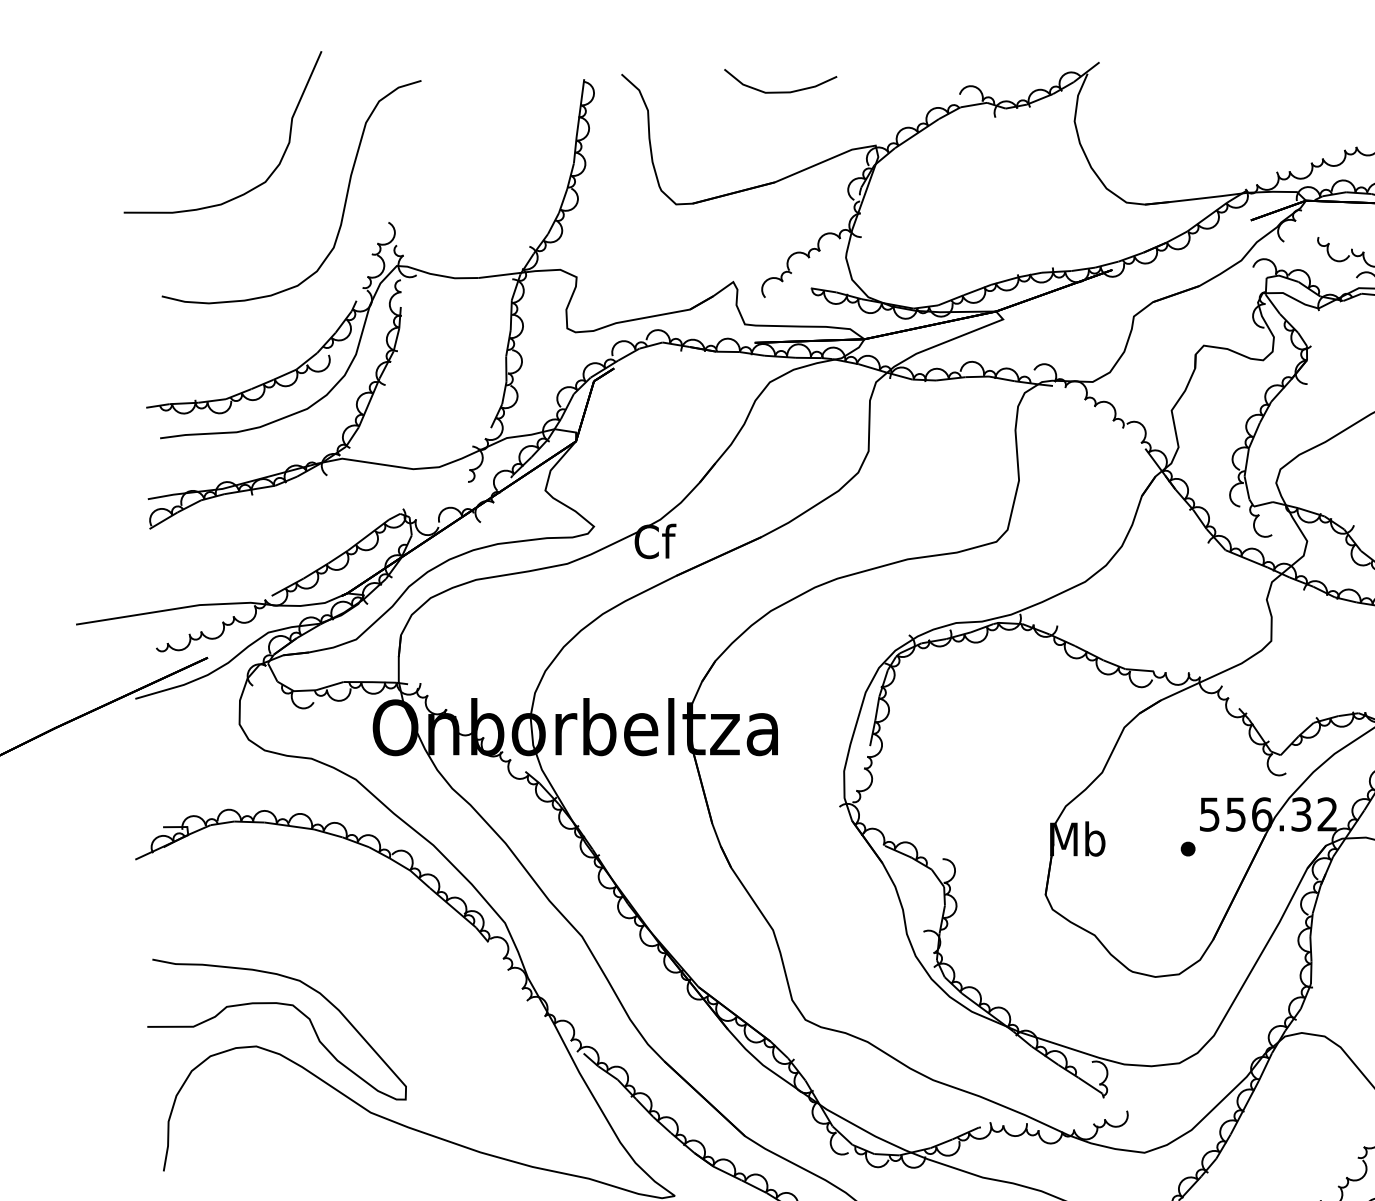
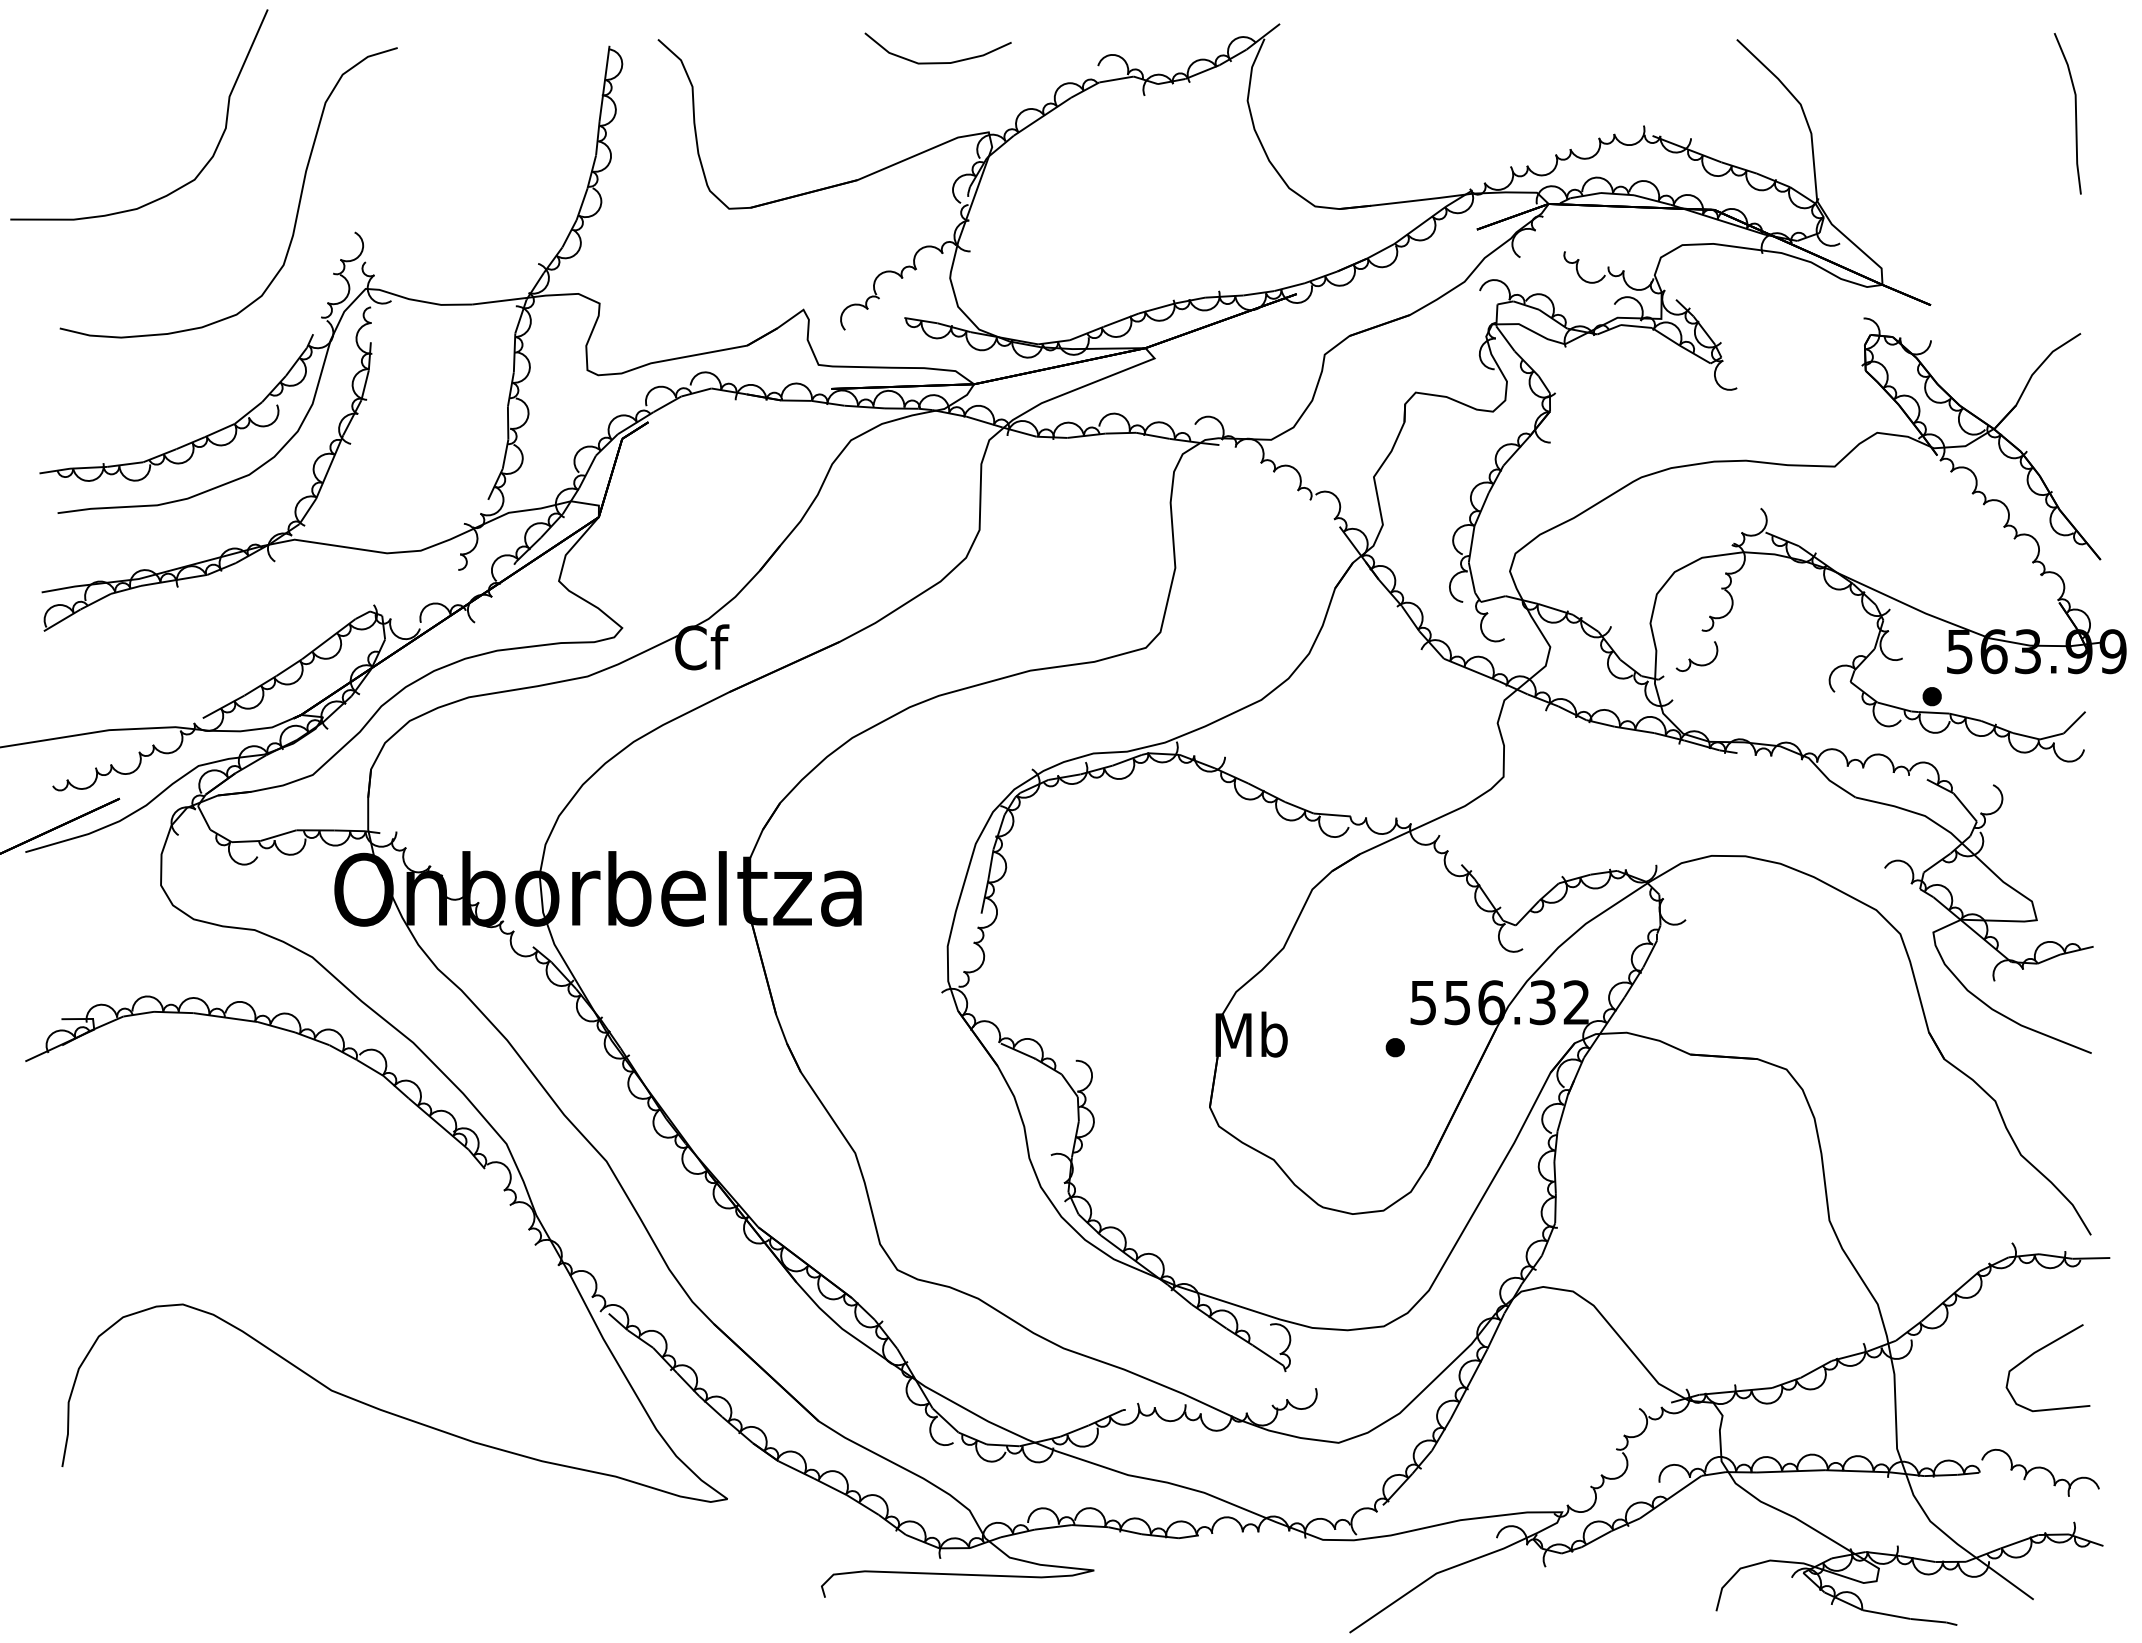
curve: (780, 91) -> (937, 62), moved
curve: (282, 1004) -> (217, 1250), removed

